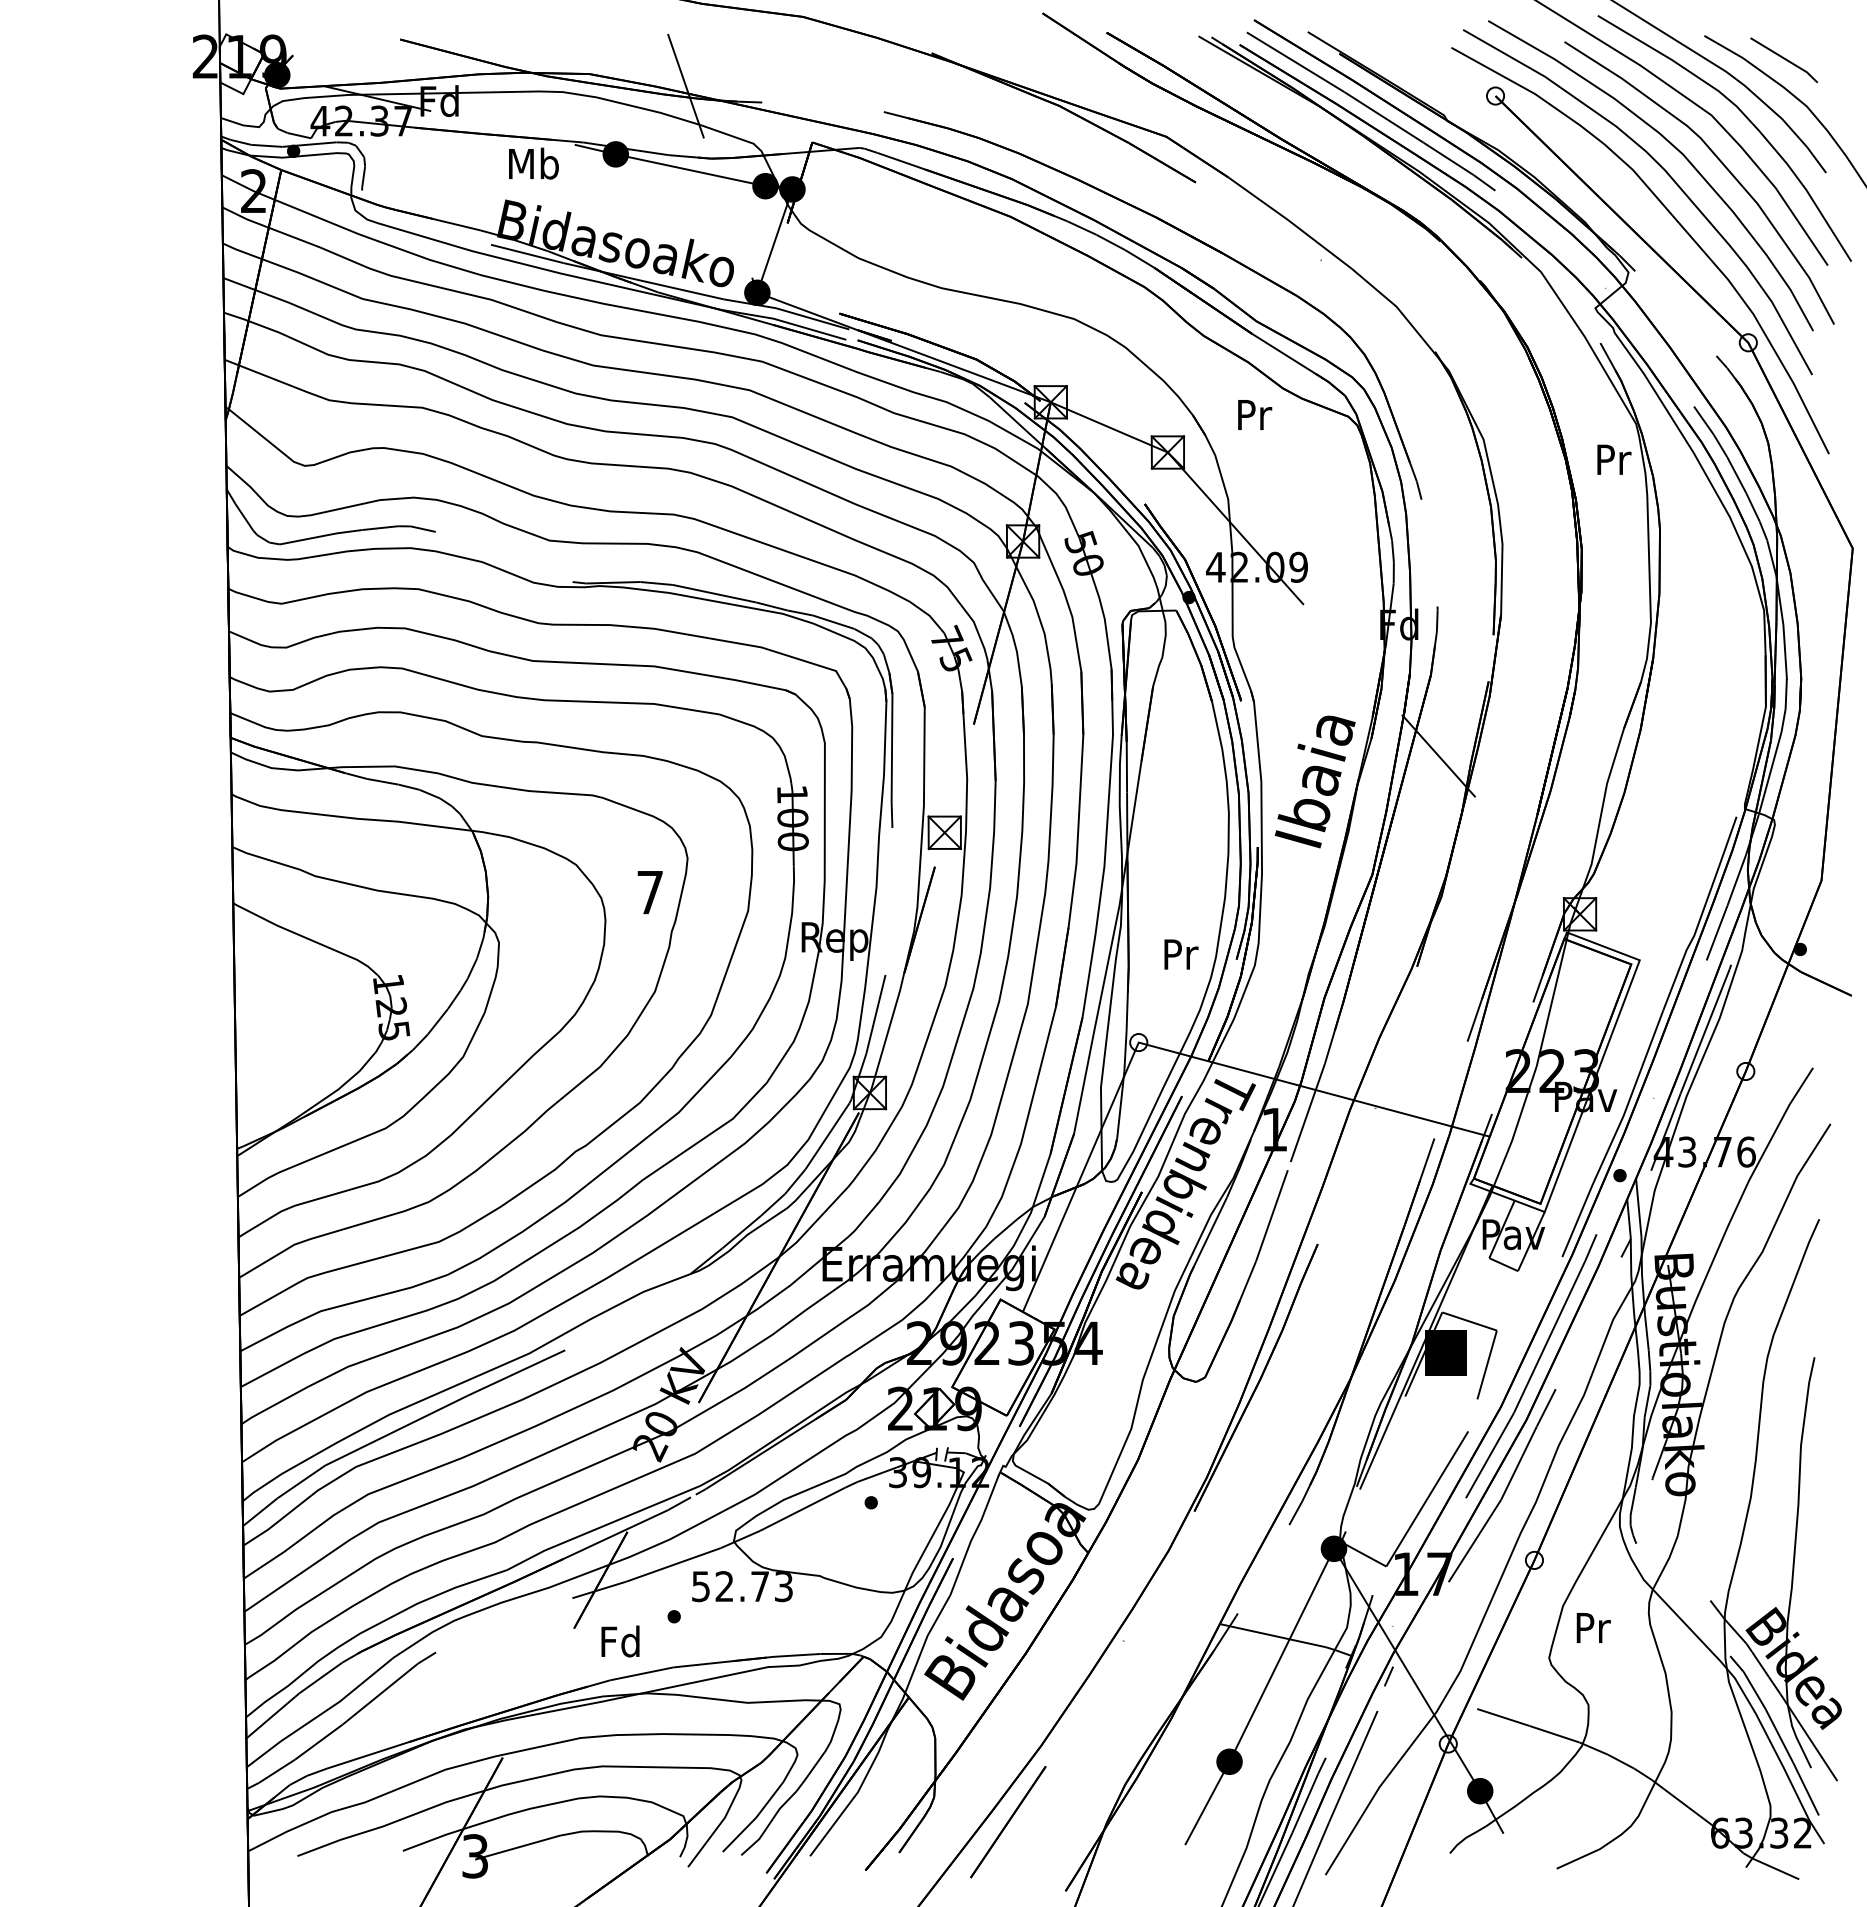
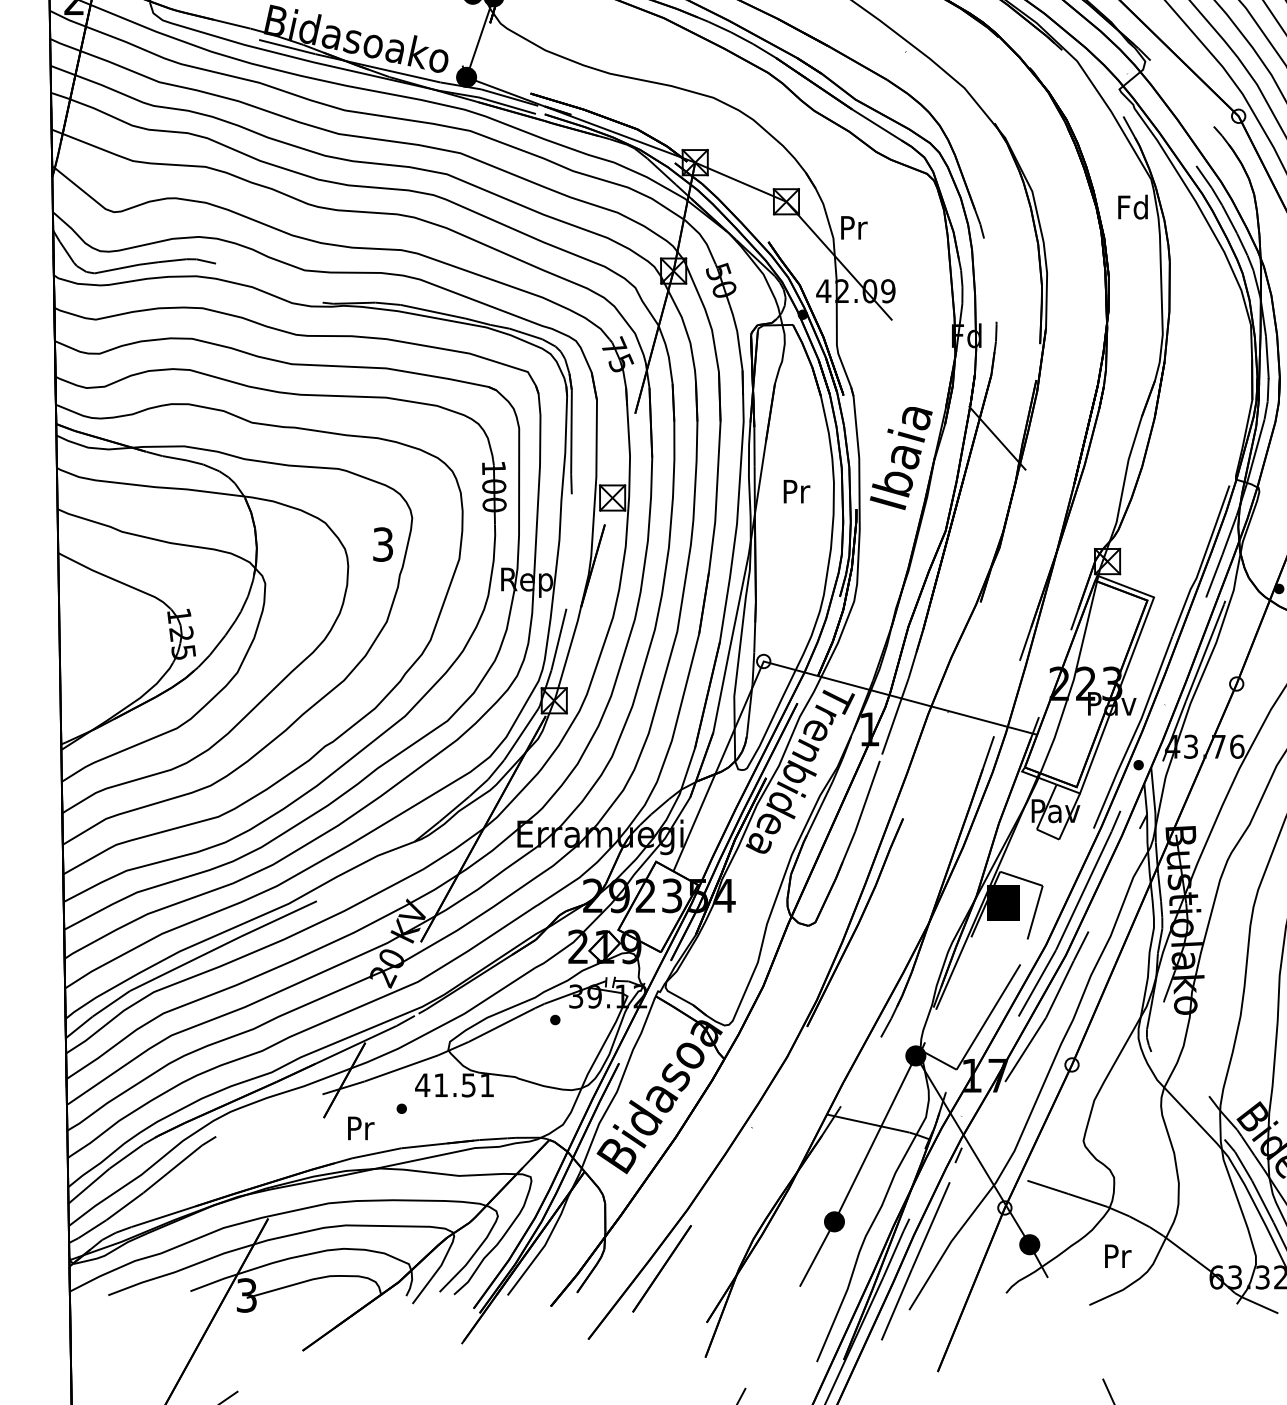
text: (1255, 414) -> (854, 227), moved
text: (1612, 459) -> (1132, 207), Pr -> Fd
text: (649, 892) -> (382, 544), 7 -> 3
text: (1181, 954) -> (797, 491), moved
text: (741, 1586) -> (454, 1085), 52.73 -> 41.51
text: (1593, 1627) -> (1118, 1255), moved
text: (620, 1641) -> (359, 1128), Fd -> Pr

